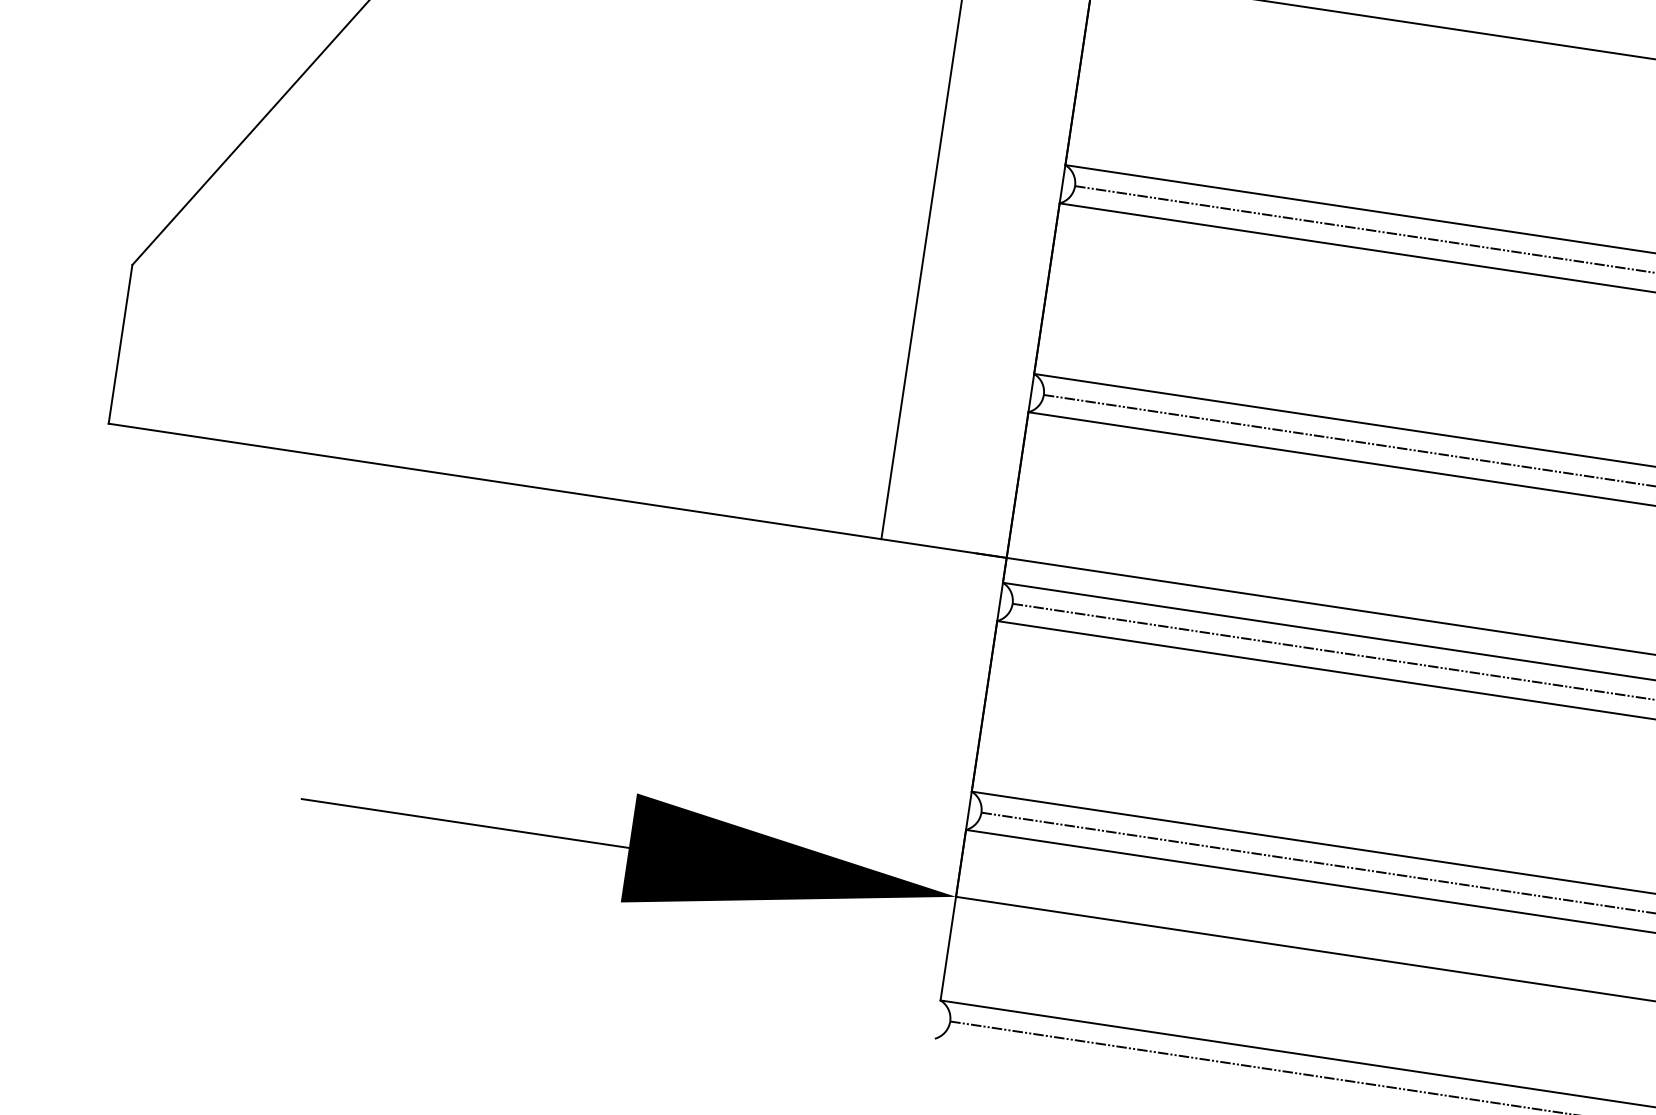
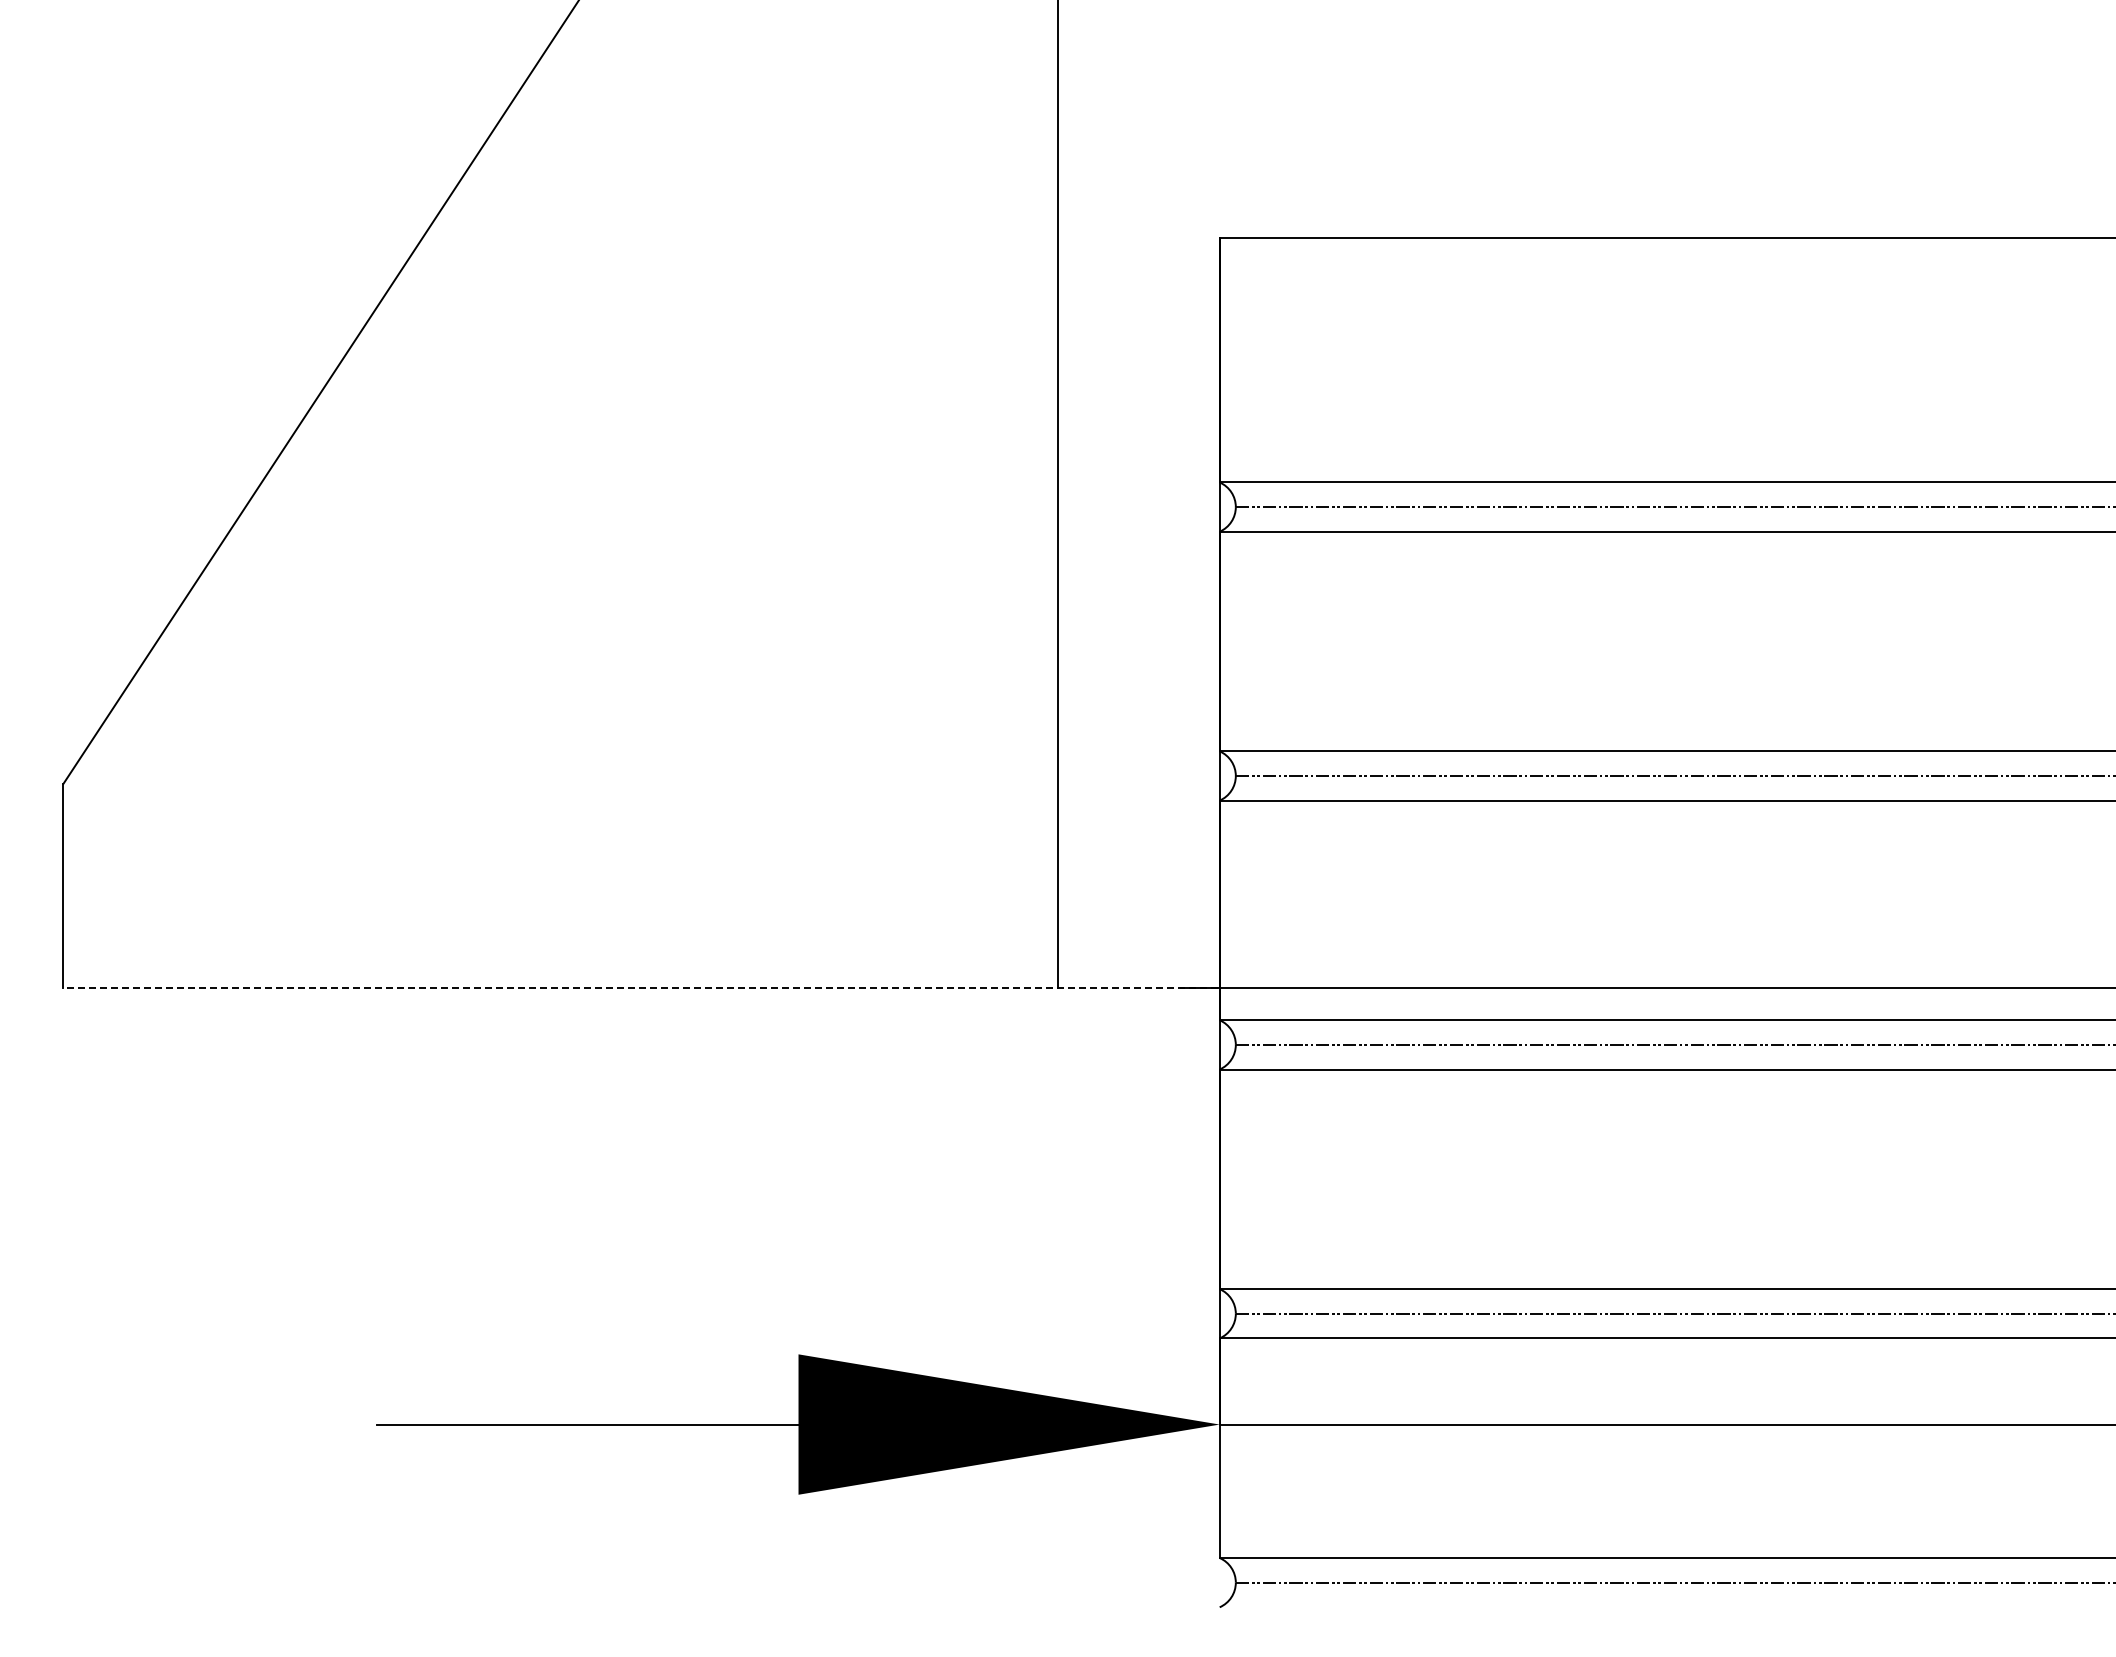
line: (556, 490) -> (640, 988), solid -> dashed

